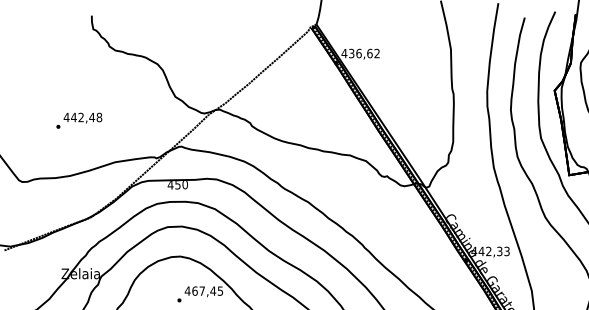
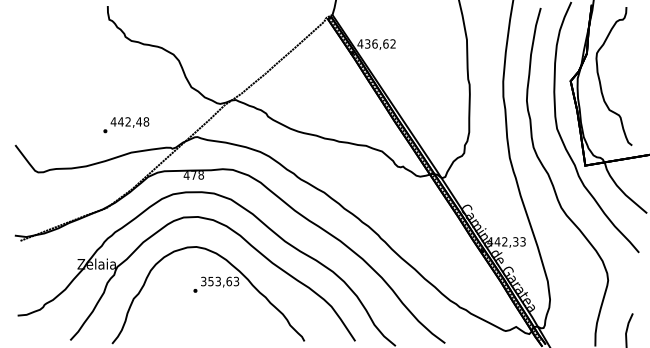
text: (79, 121) -> (126, 125), moved
text: (181, 185) -> (197, 175), 450 -> 478
text: (203, 291) -> (219, 281), 467,45 -> 353,63

